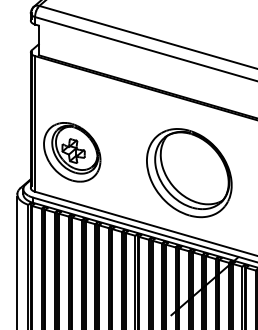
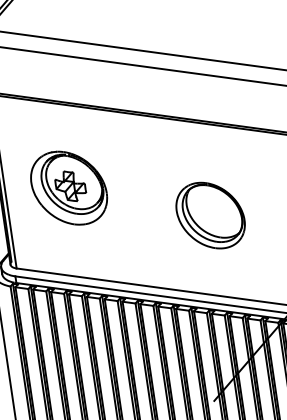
part: (72, 152) -> (69, 188), moved
part: (189, 173) -> (210, 215), size x0.6

